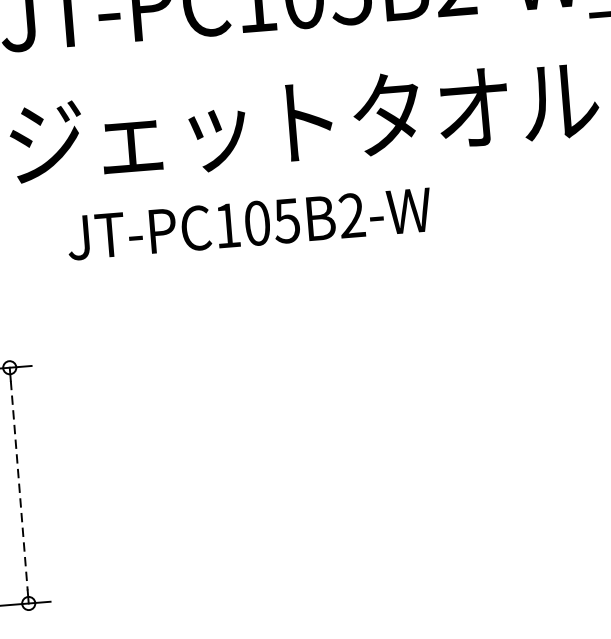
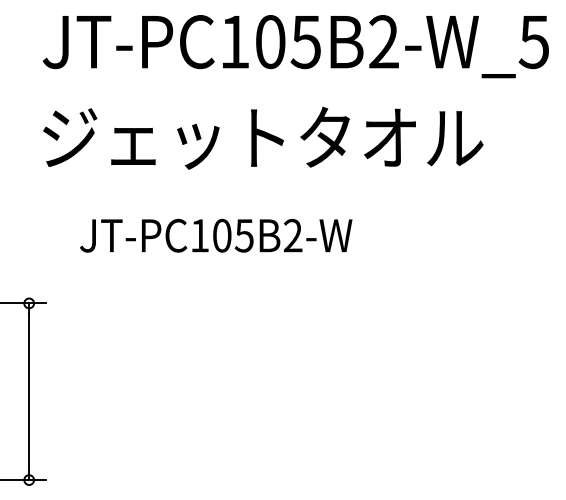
text: (249, 223) -> (216, 235), moved
line: (19, 485) -> (29, 391), dashed -> solid

